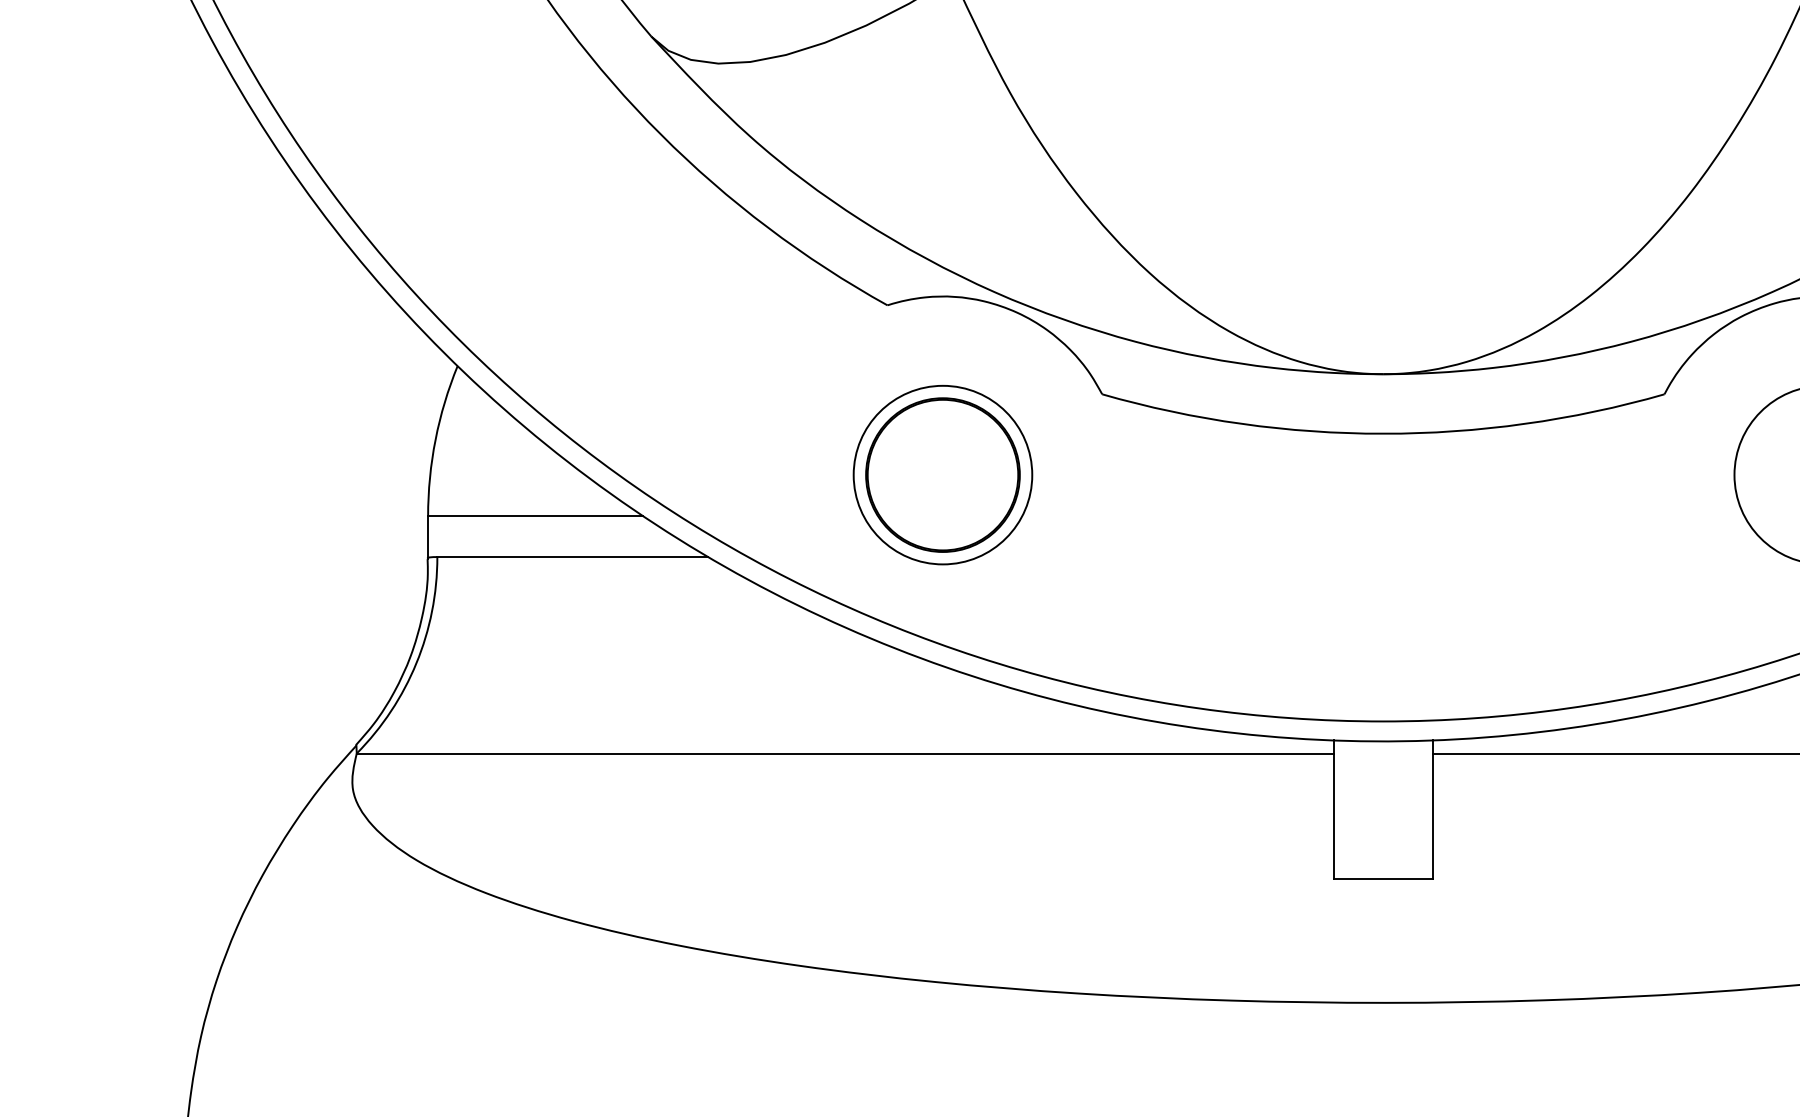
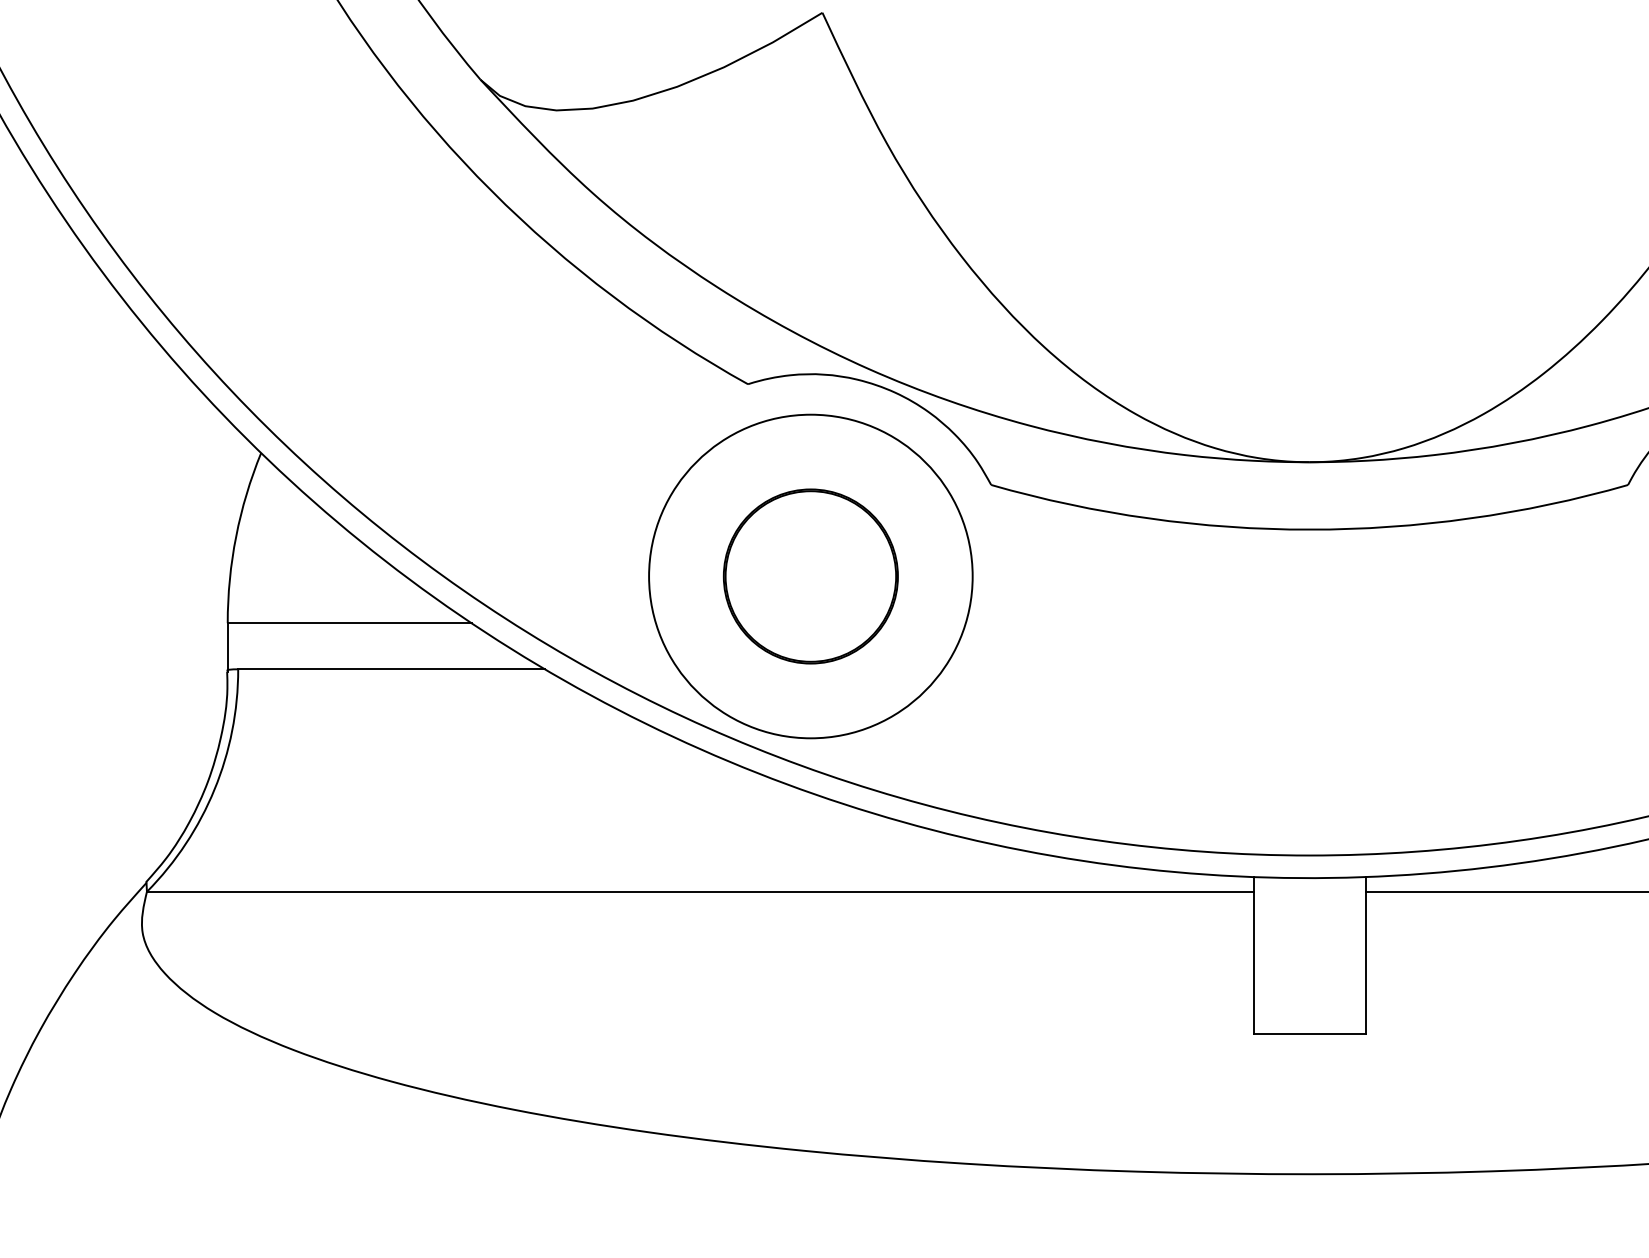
circle: (942, 474) -> (810, 575), size x1.6

